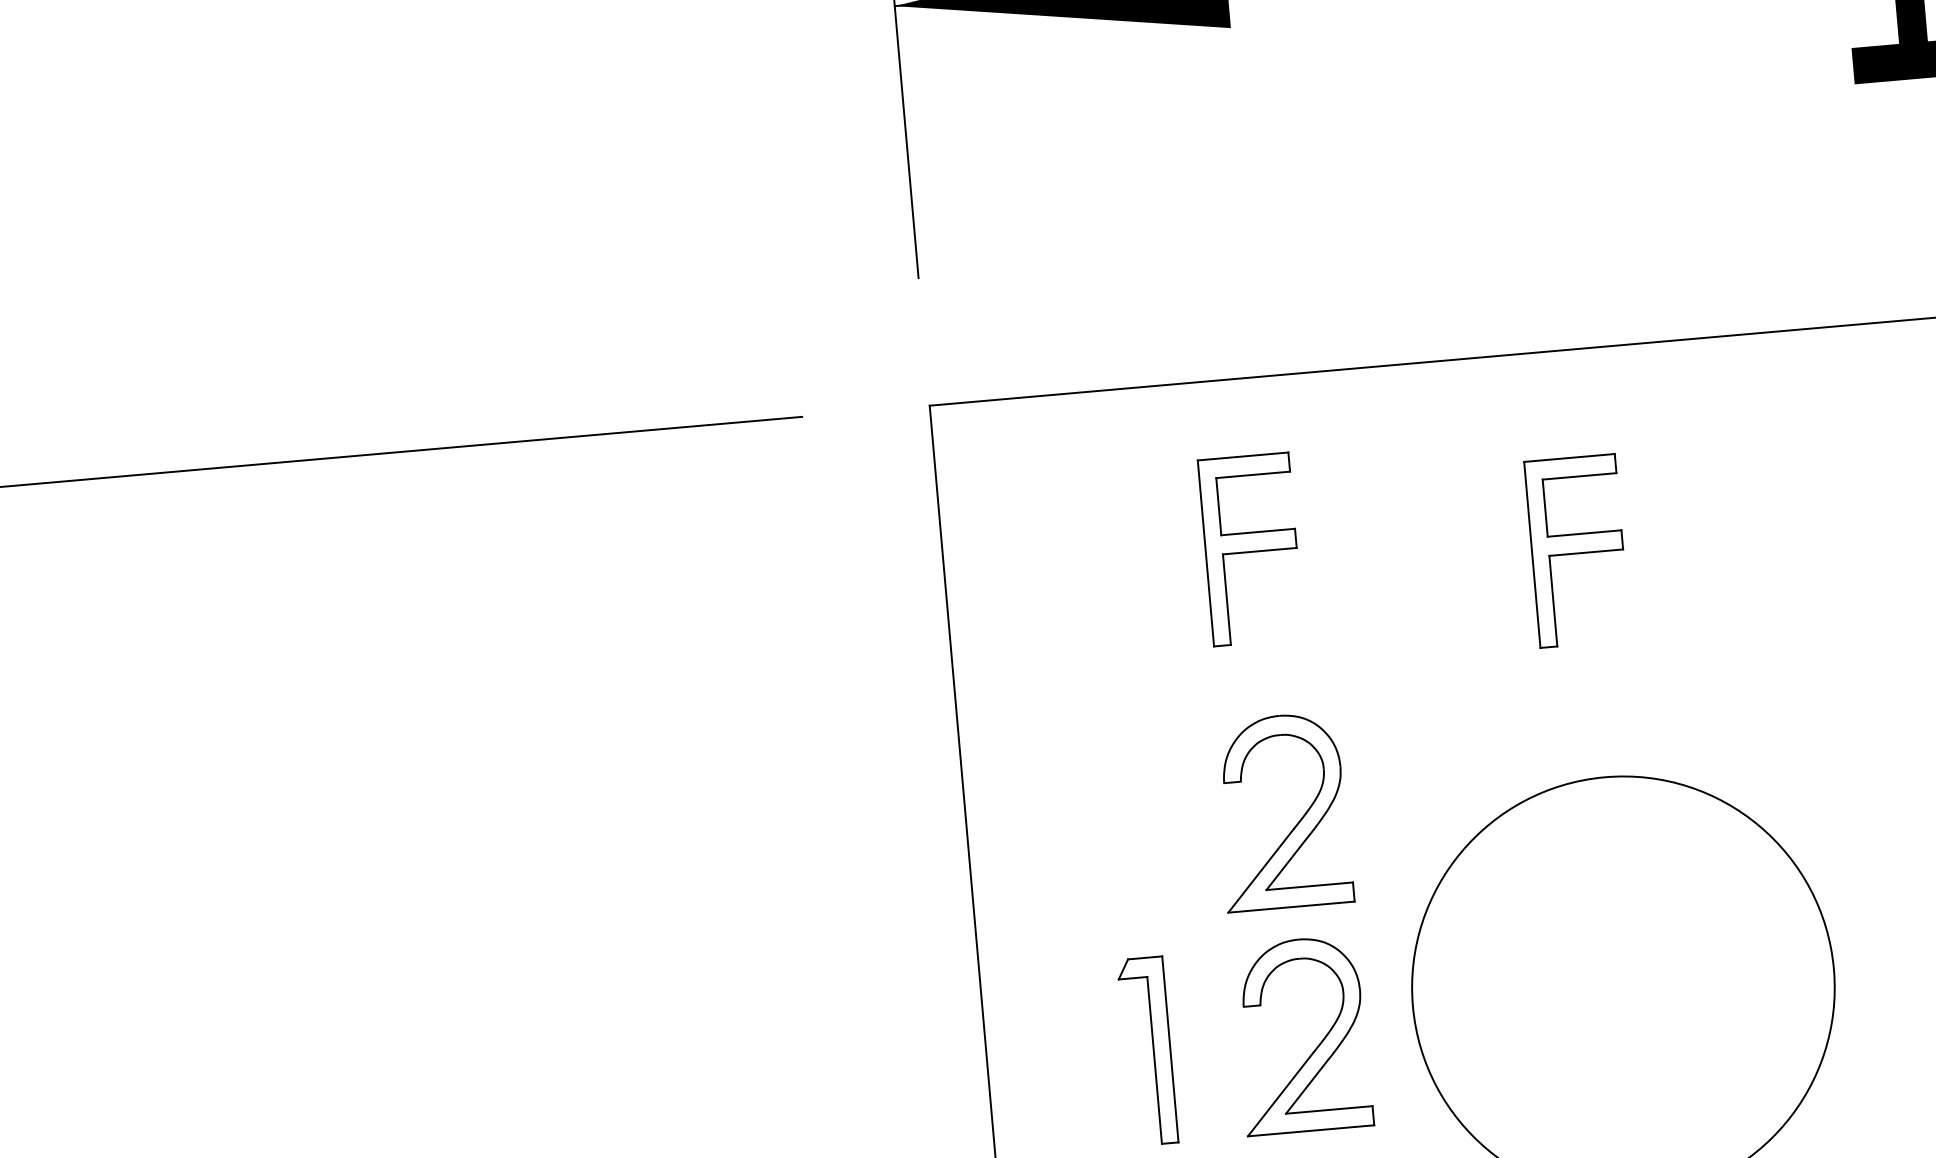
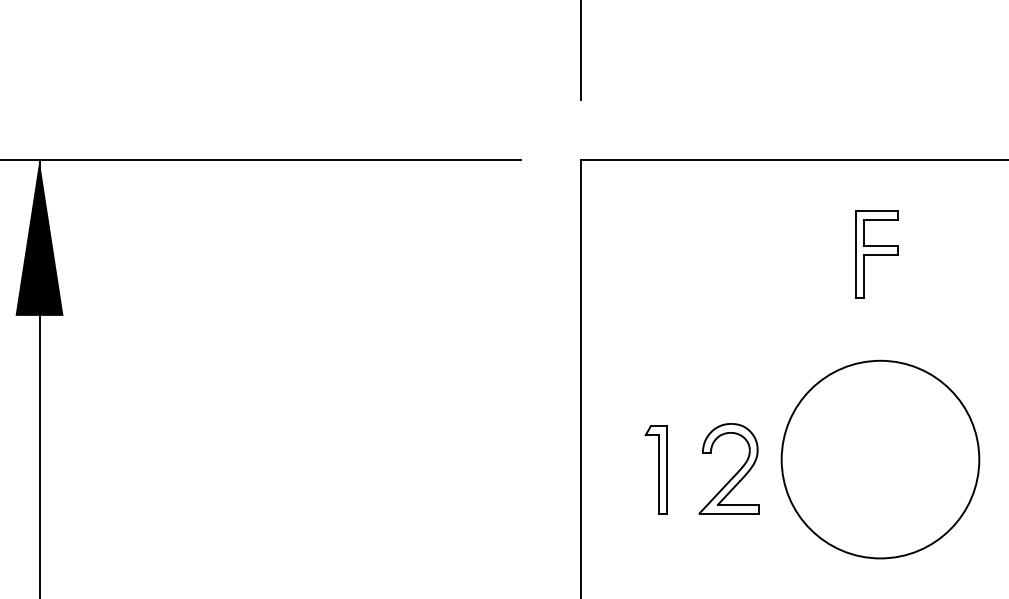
part: (1250, 550) -> (724, 240), removed
part: (1295, 823) -> (734, 369), removed

